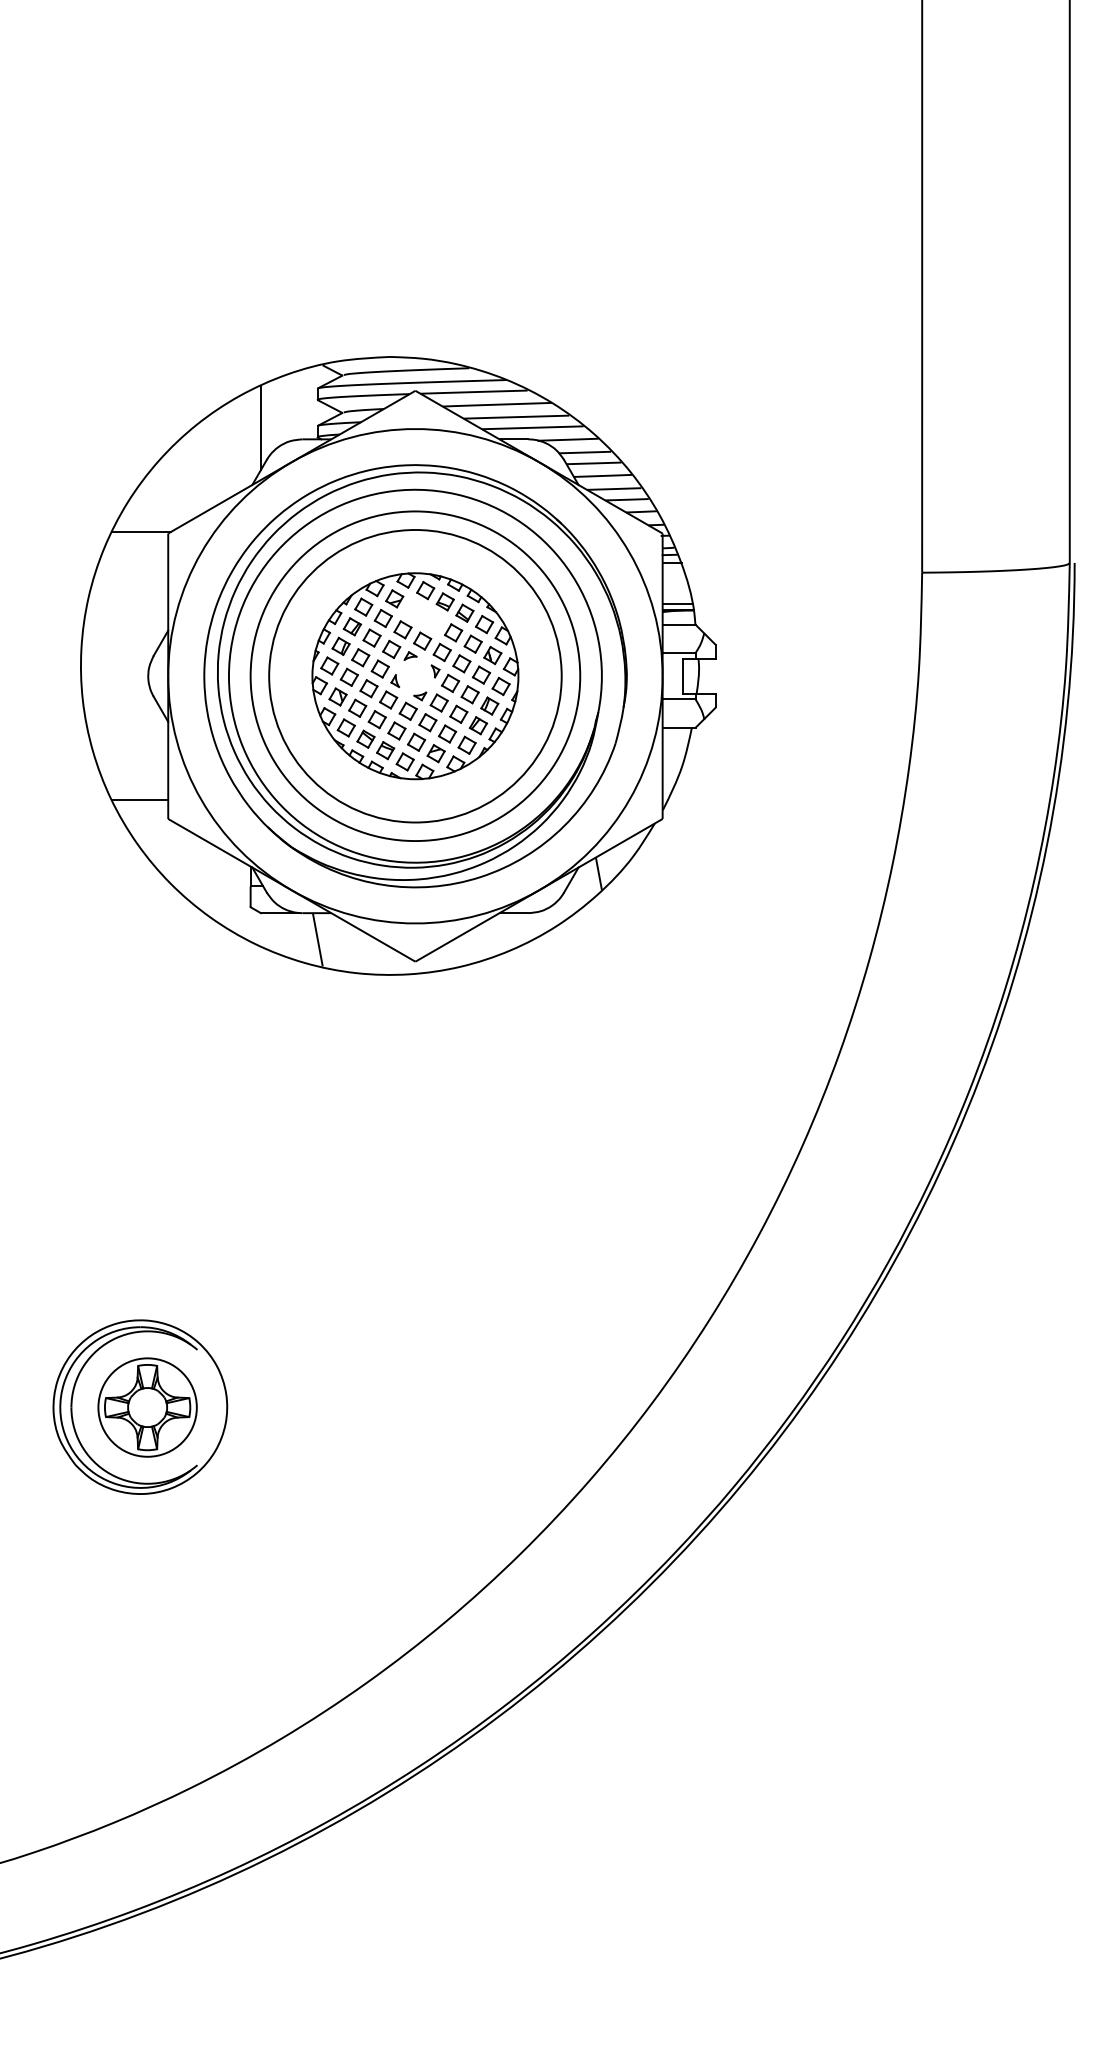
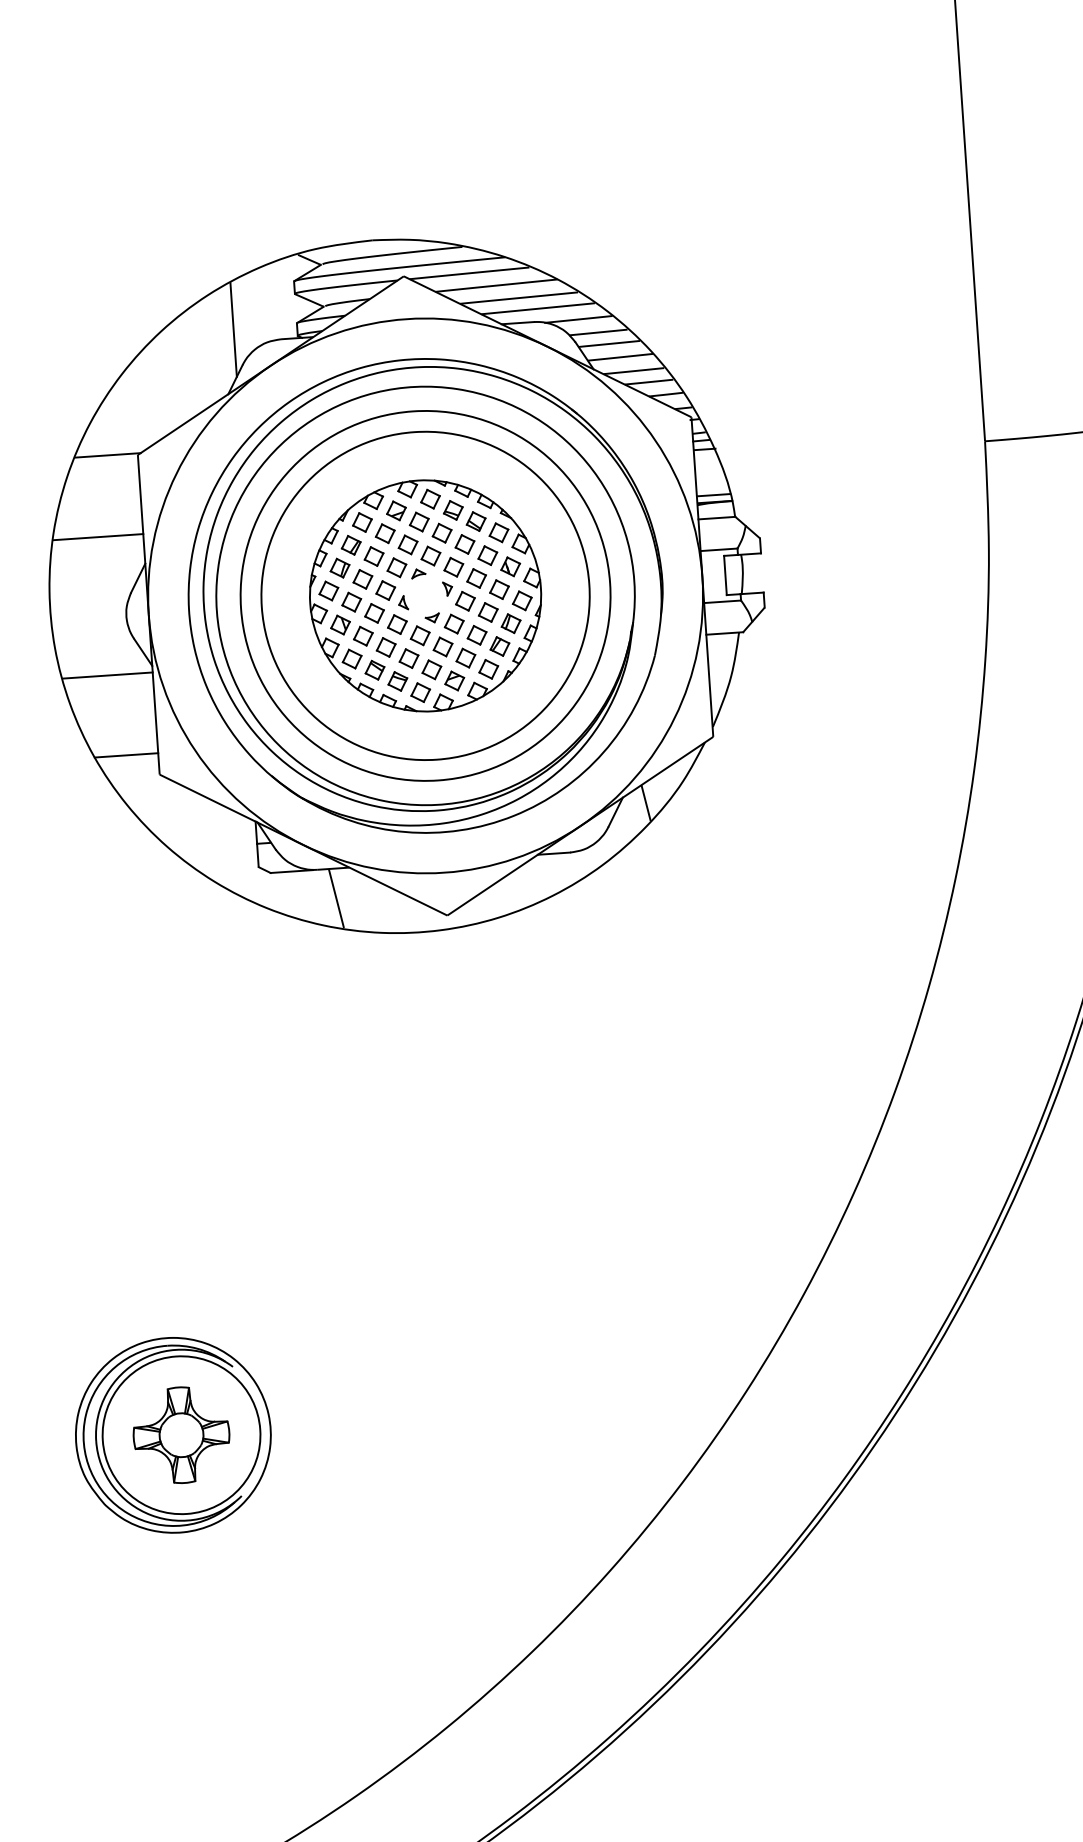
line: (127, 604) -> (97, 537), added
part: (423, 615) -> (429, 527), added
line: (128, 727) -> (108, 675), added
circle: (147, 1407) -> (181, 1435), size x1.43

